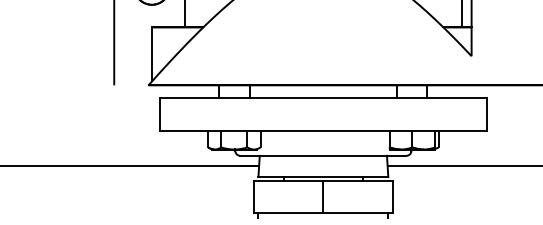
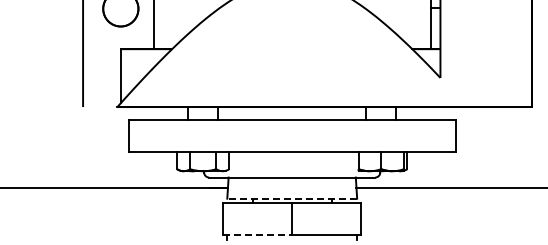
line: (323, 176) -> (292, 198), solid -> dashed
line: (288, 213) -> (257, 235), solid -> dashed

